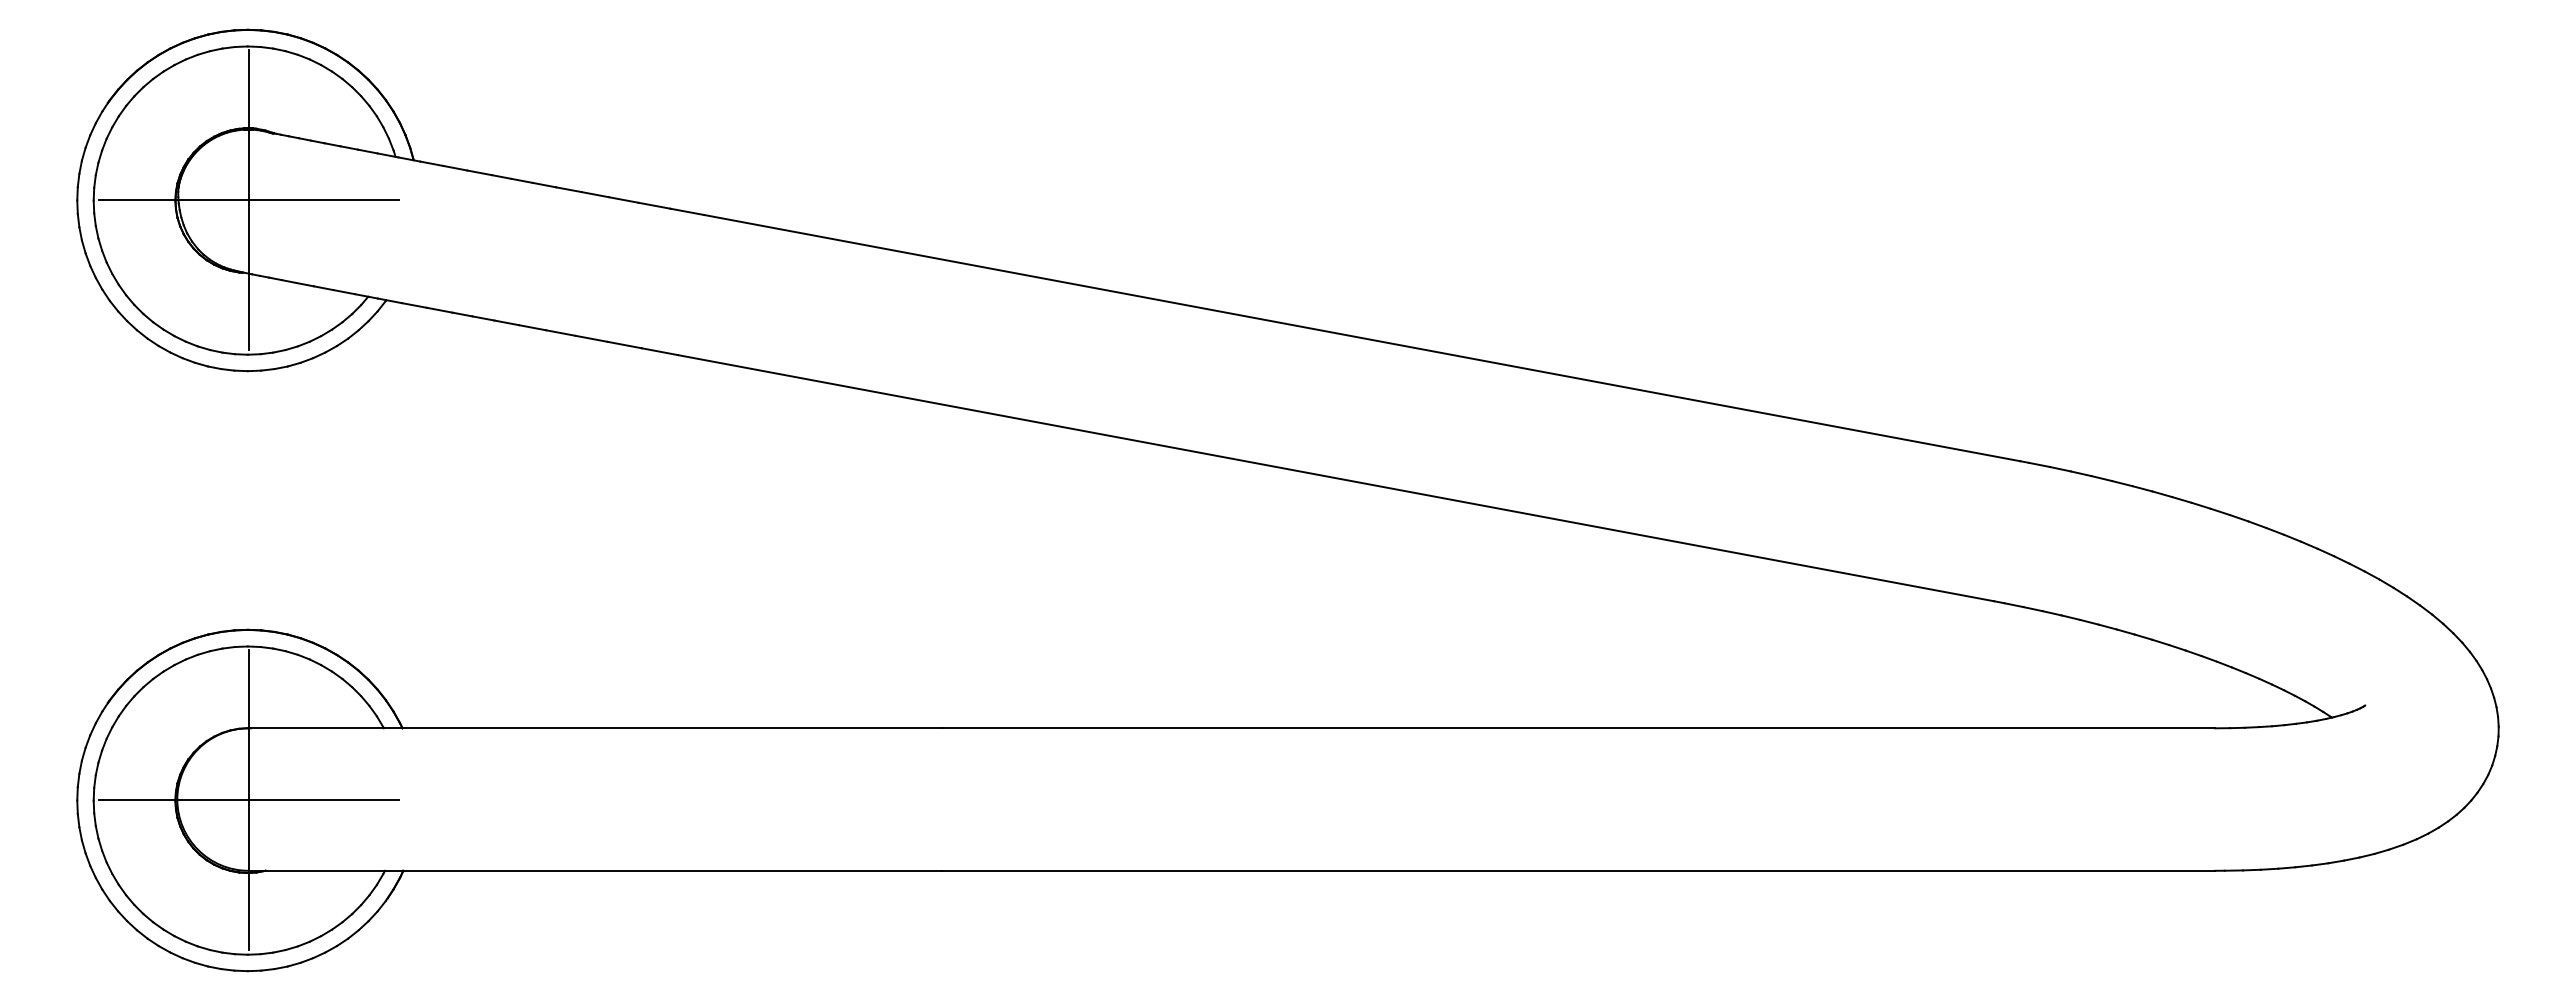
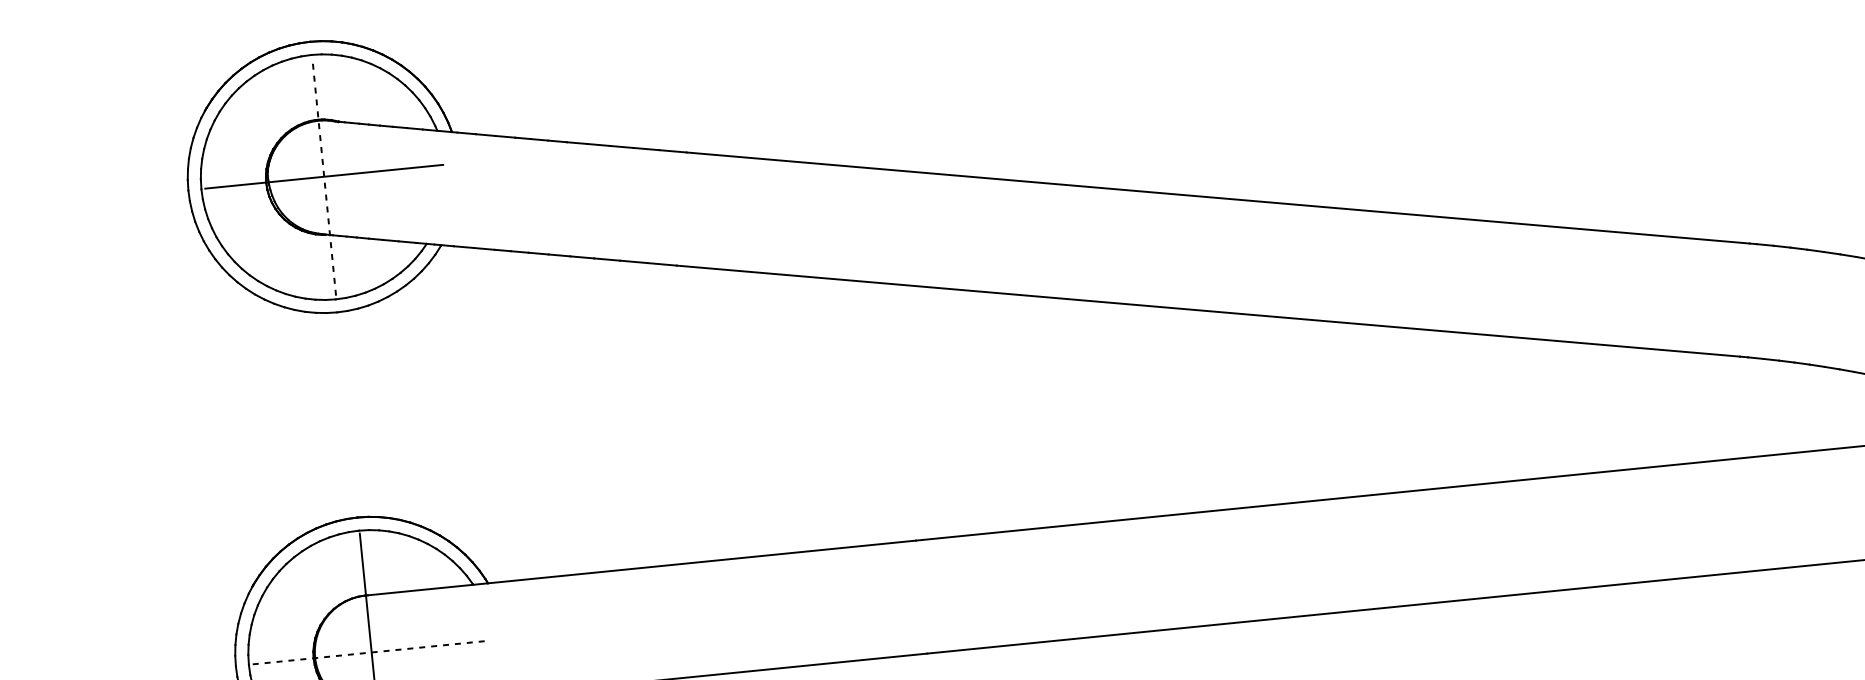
line: (248, 199) -> (324, 176), solid -> dashed
line: (249, 800) -> (372, 652), solid -> dashed

